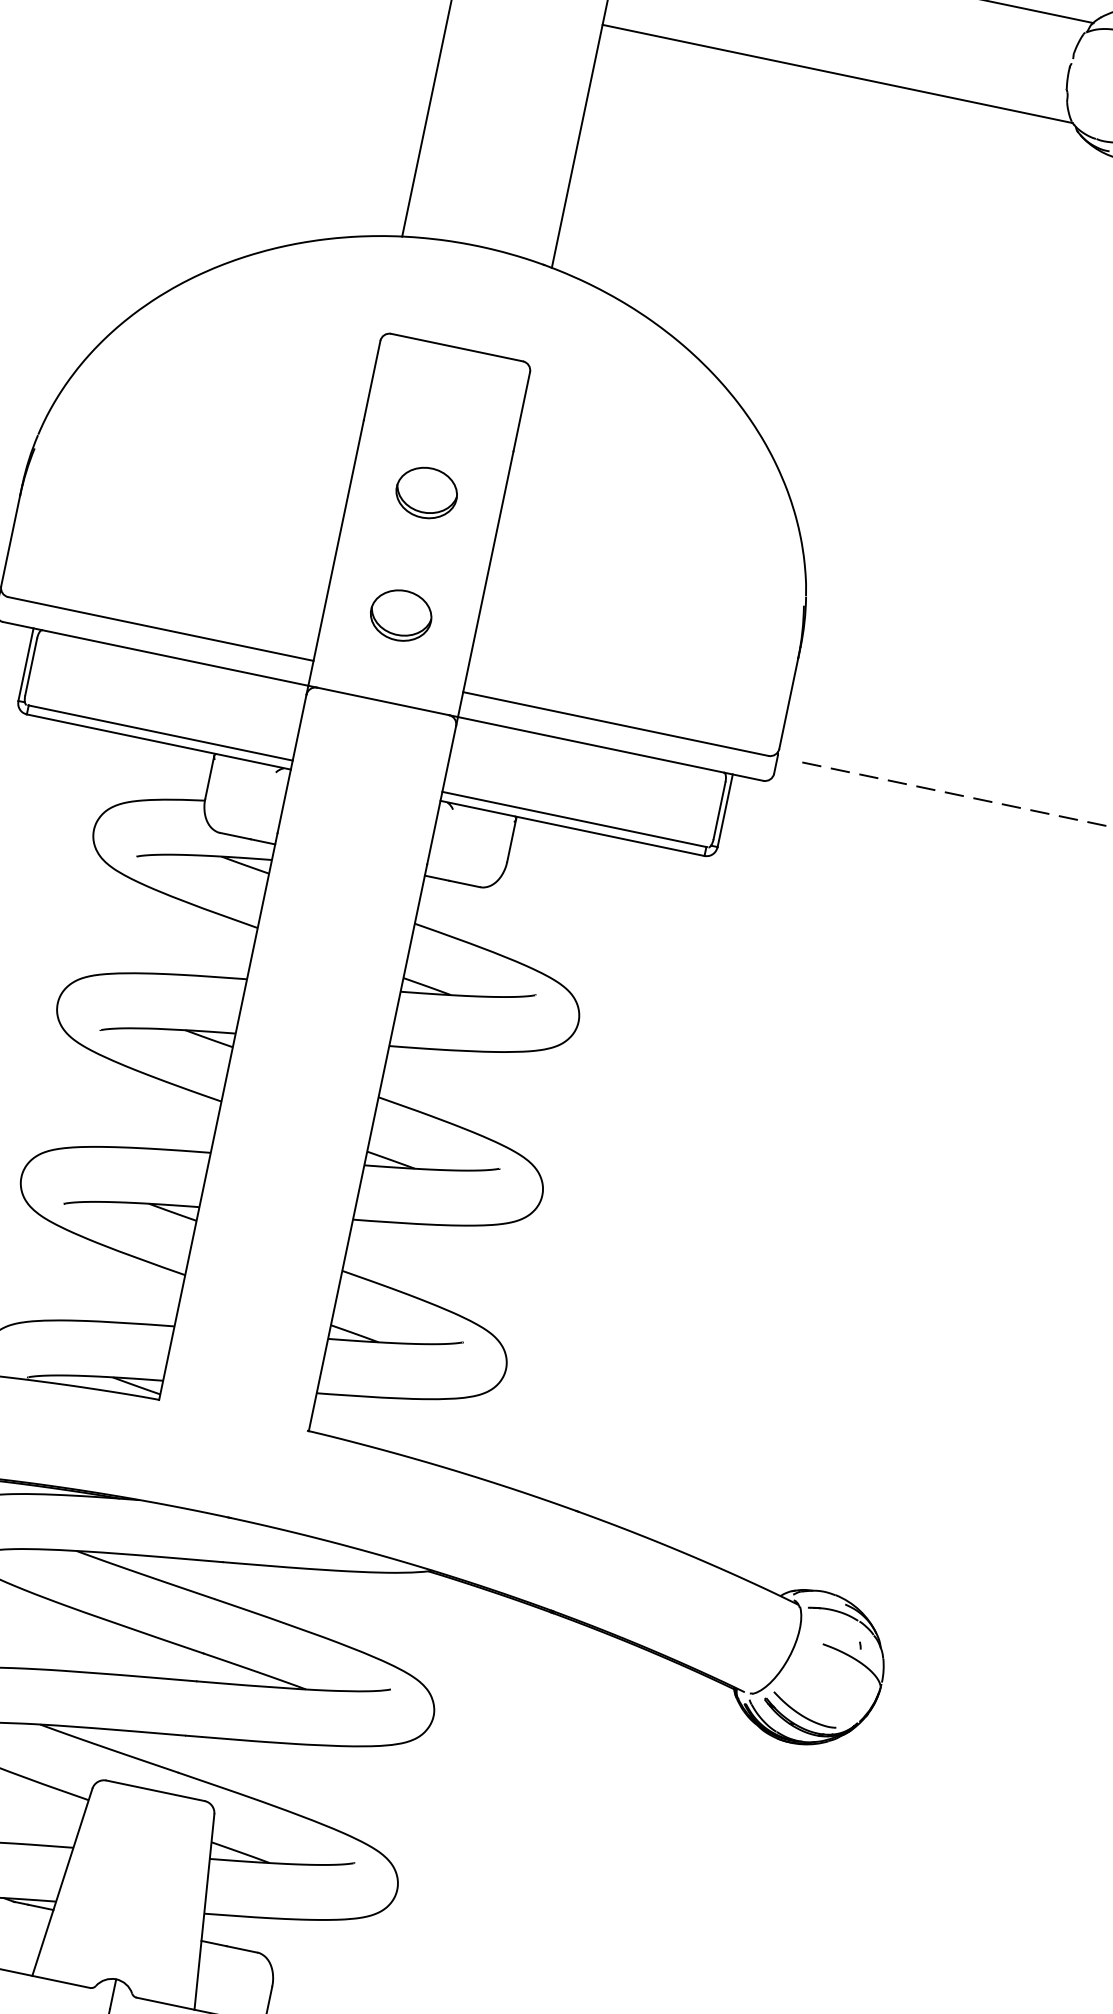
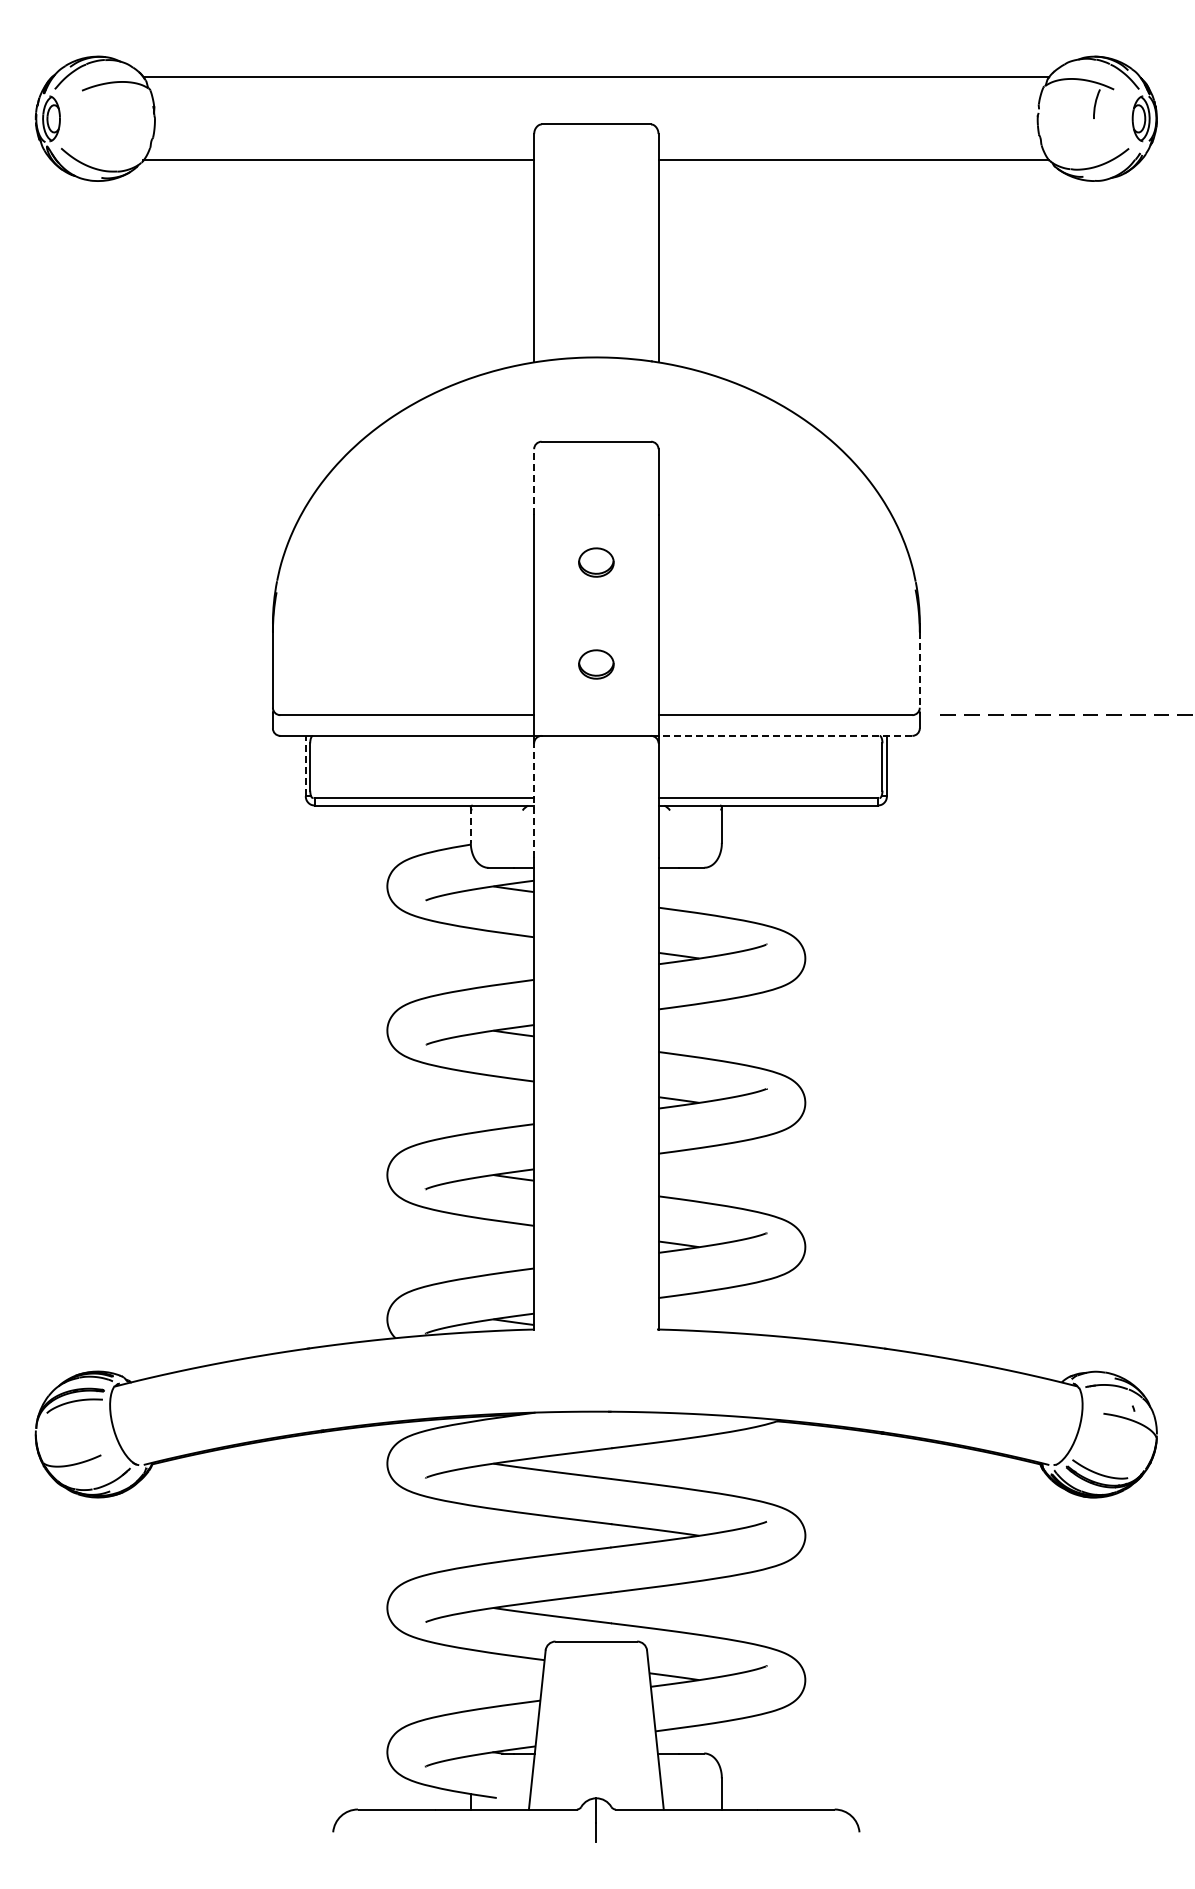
line: (372, 381) -> (534, 482), solid -> dashed
part: (426, 492) -> (596, 562), size x0.7
part: (401, 615) -> (596, 664), size x0.7
line: (25, 663) -> (305, 765), solid -> dashed
line: (788, 703) -> (919, 670), solid -> dashed
line: (610, 748) -> (785, 735), solid -> dashed
line: (292, 763) -> (534, 800), solid -> dashed
line: (209, 777) -> (470, 825), solid -> dashed

